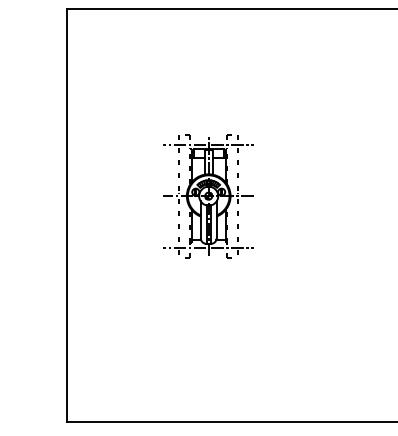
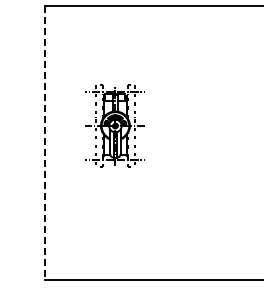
part: (207, 195) -> (114, 125), moved
line: (67, 216) -> (44, 143), solid -> dashed

